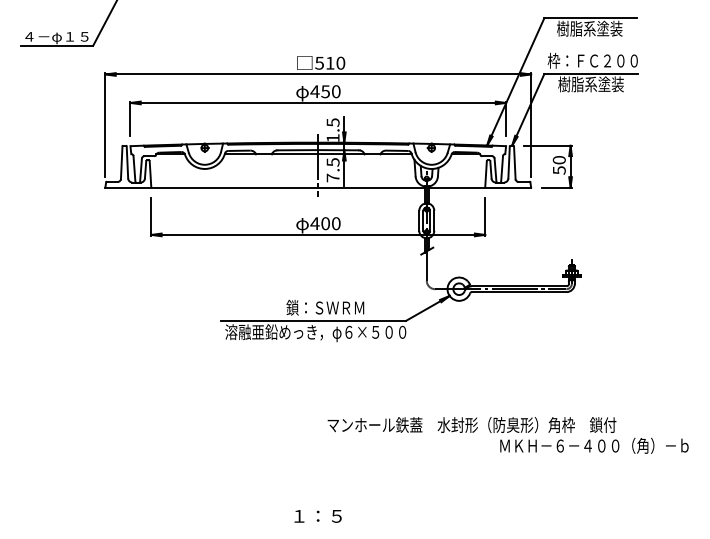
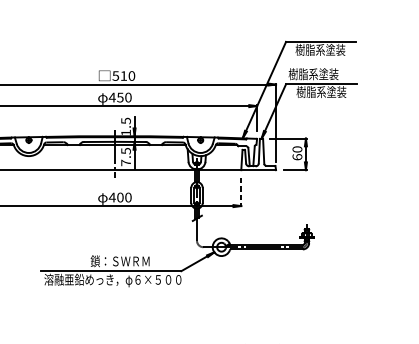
text: (592, 60) -> (322, 73), 枠：ＦＣ２００ -> 樹脂系塗装
text: (558, 170) -> (296, 157), 50 -> 60
line: (485, 217) -> (241, 192), solid -> dashed

